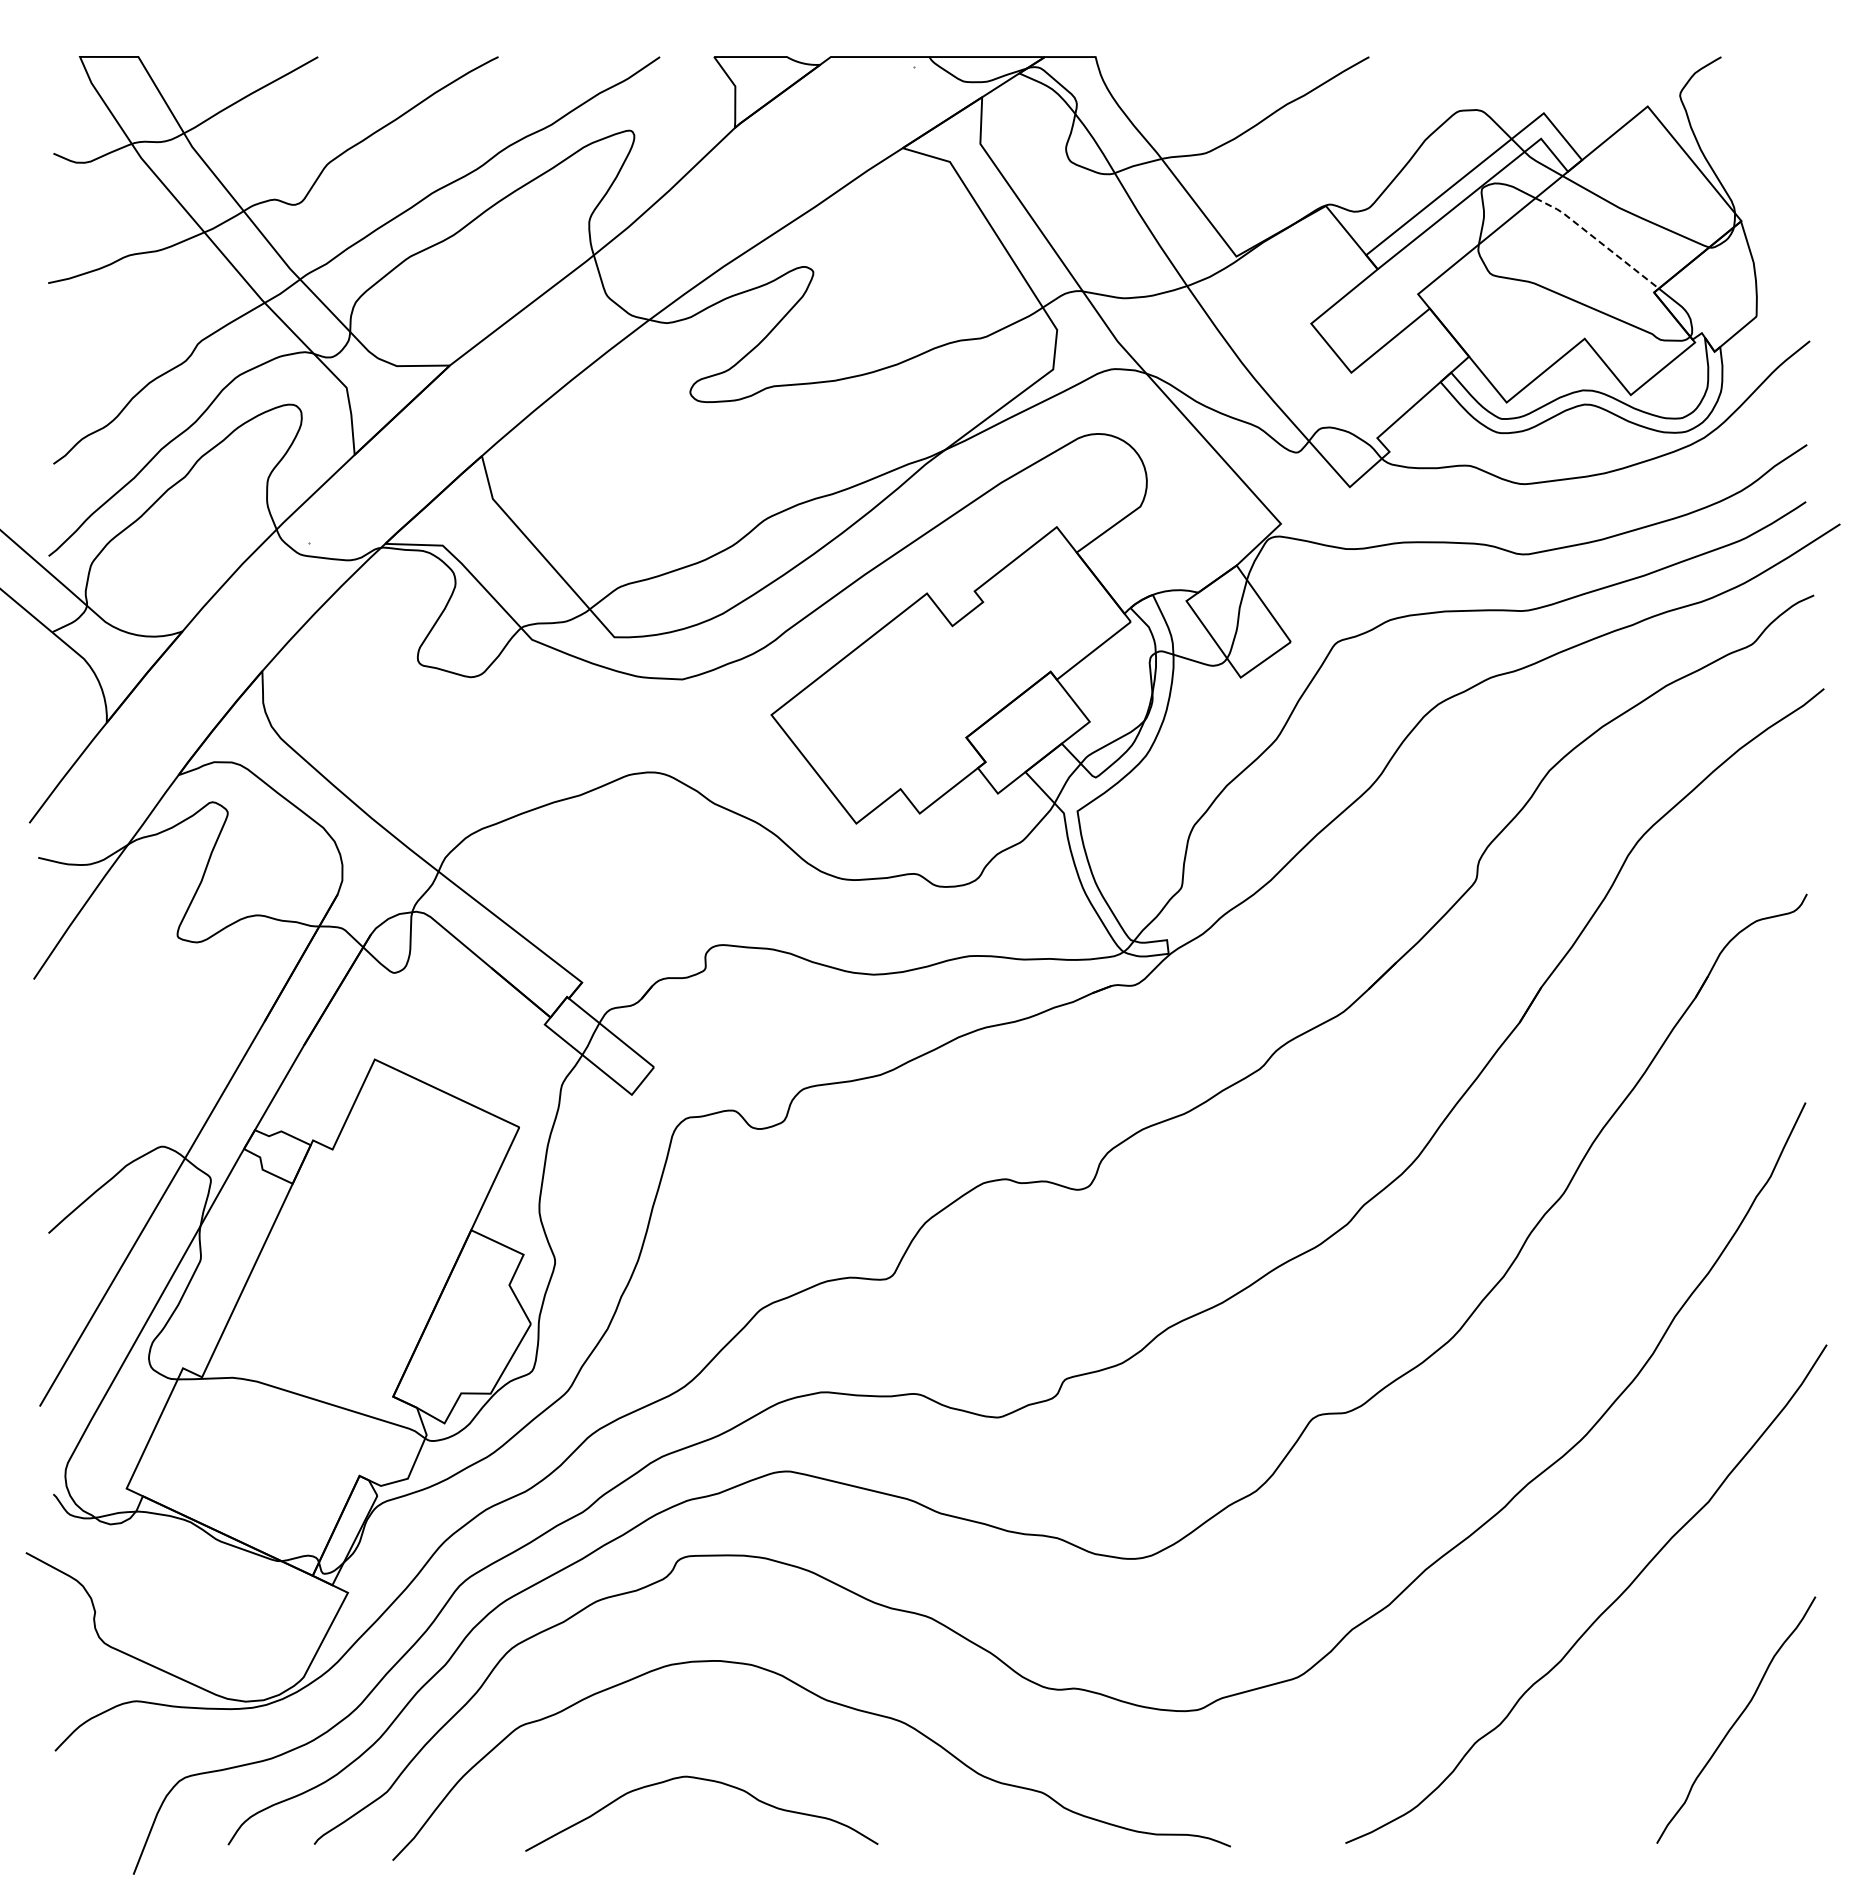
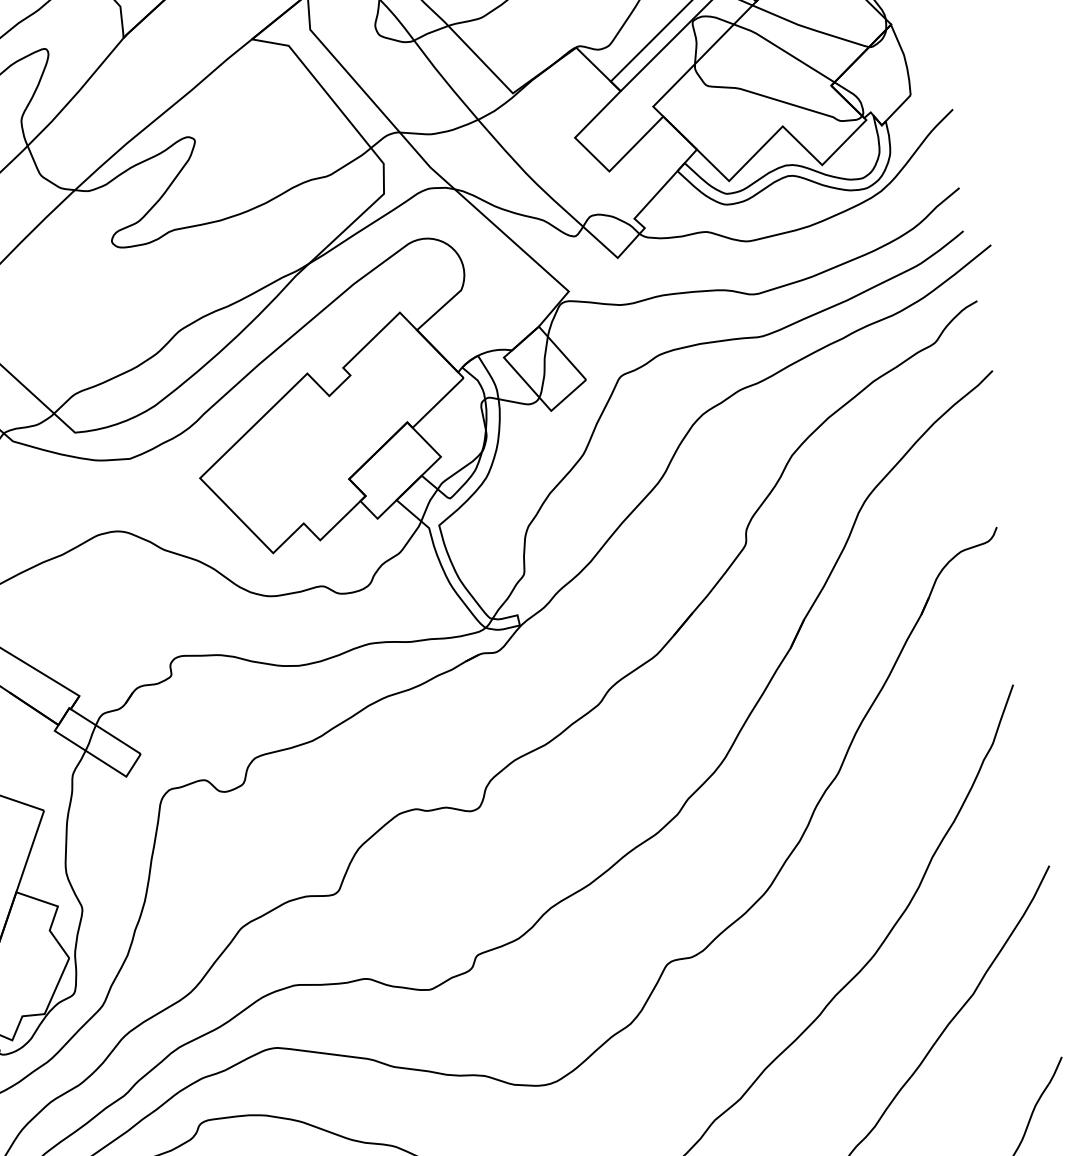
line: (1597, 240) -> (784, 51), dashed -> solid

